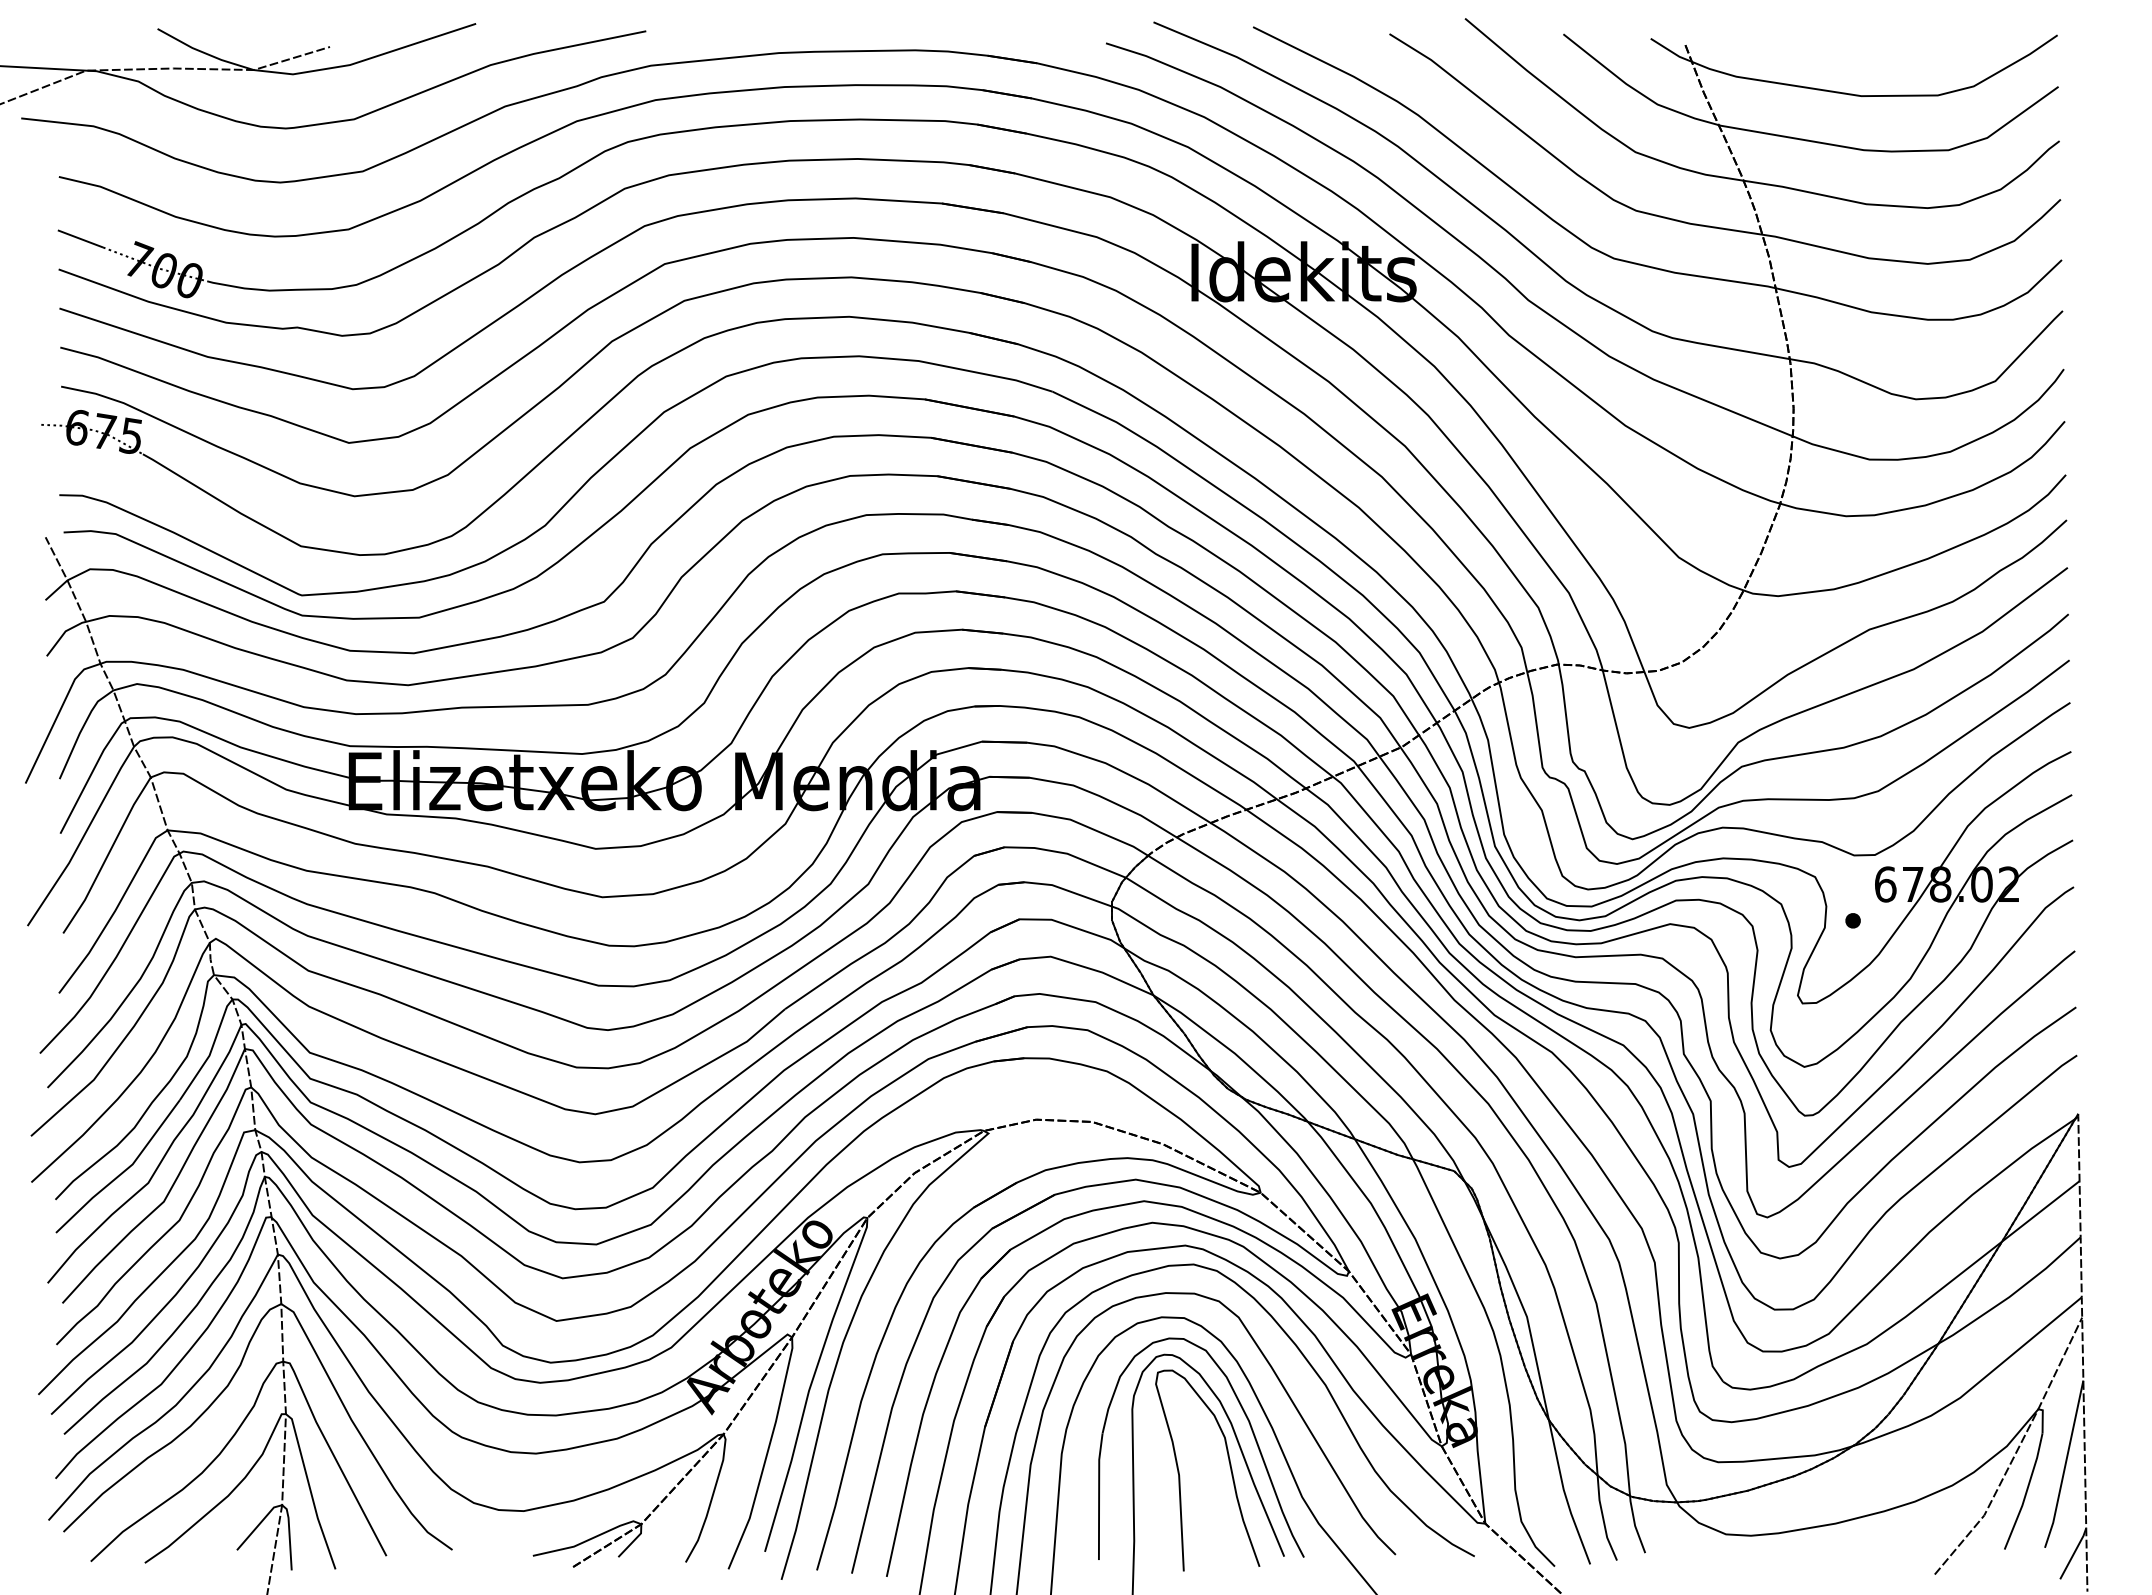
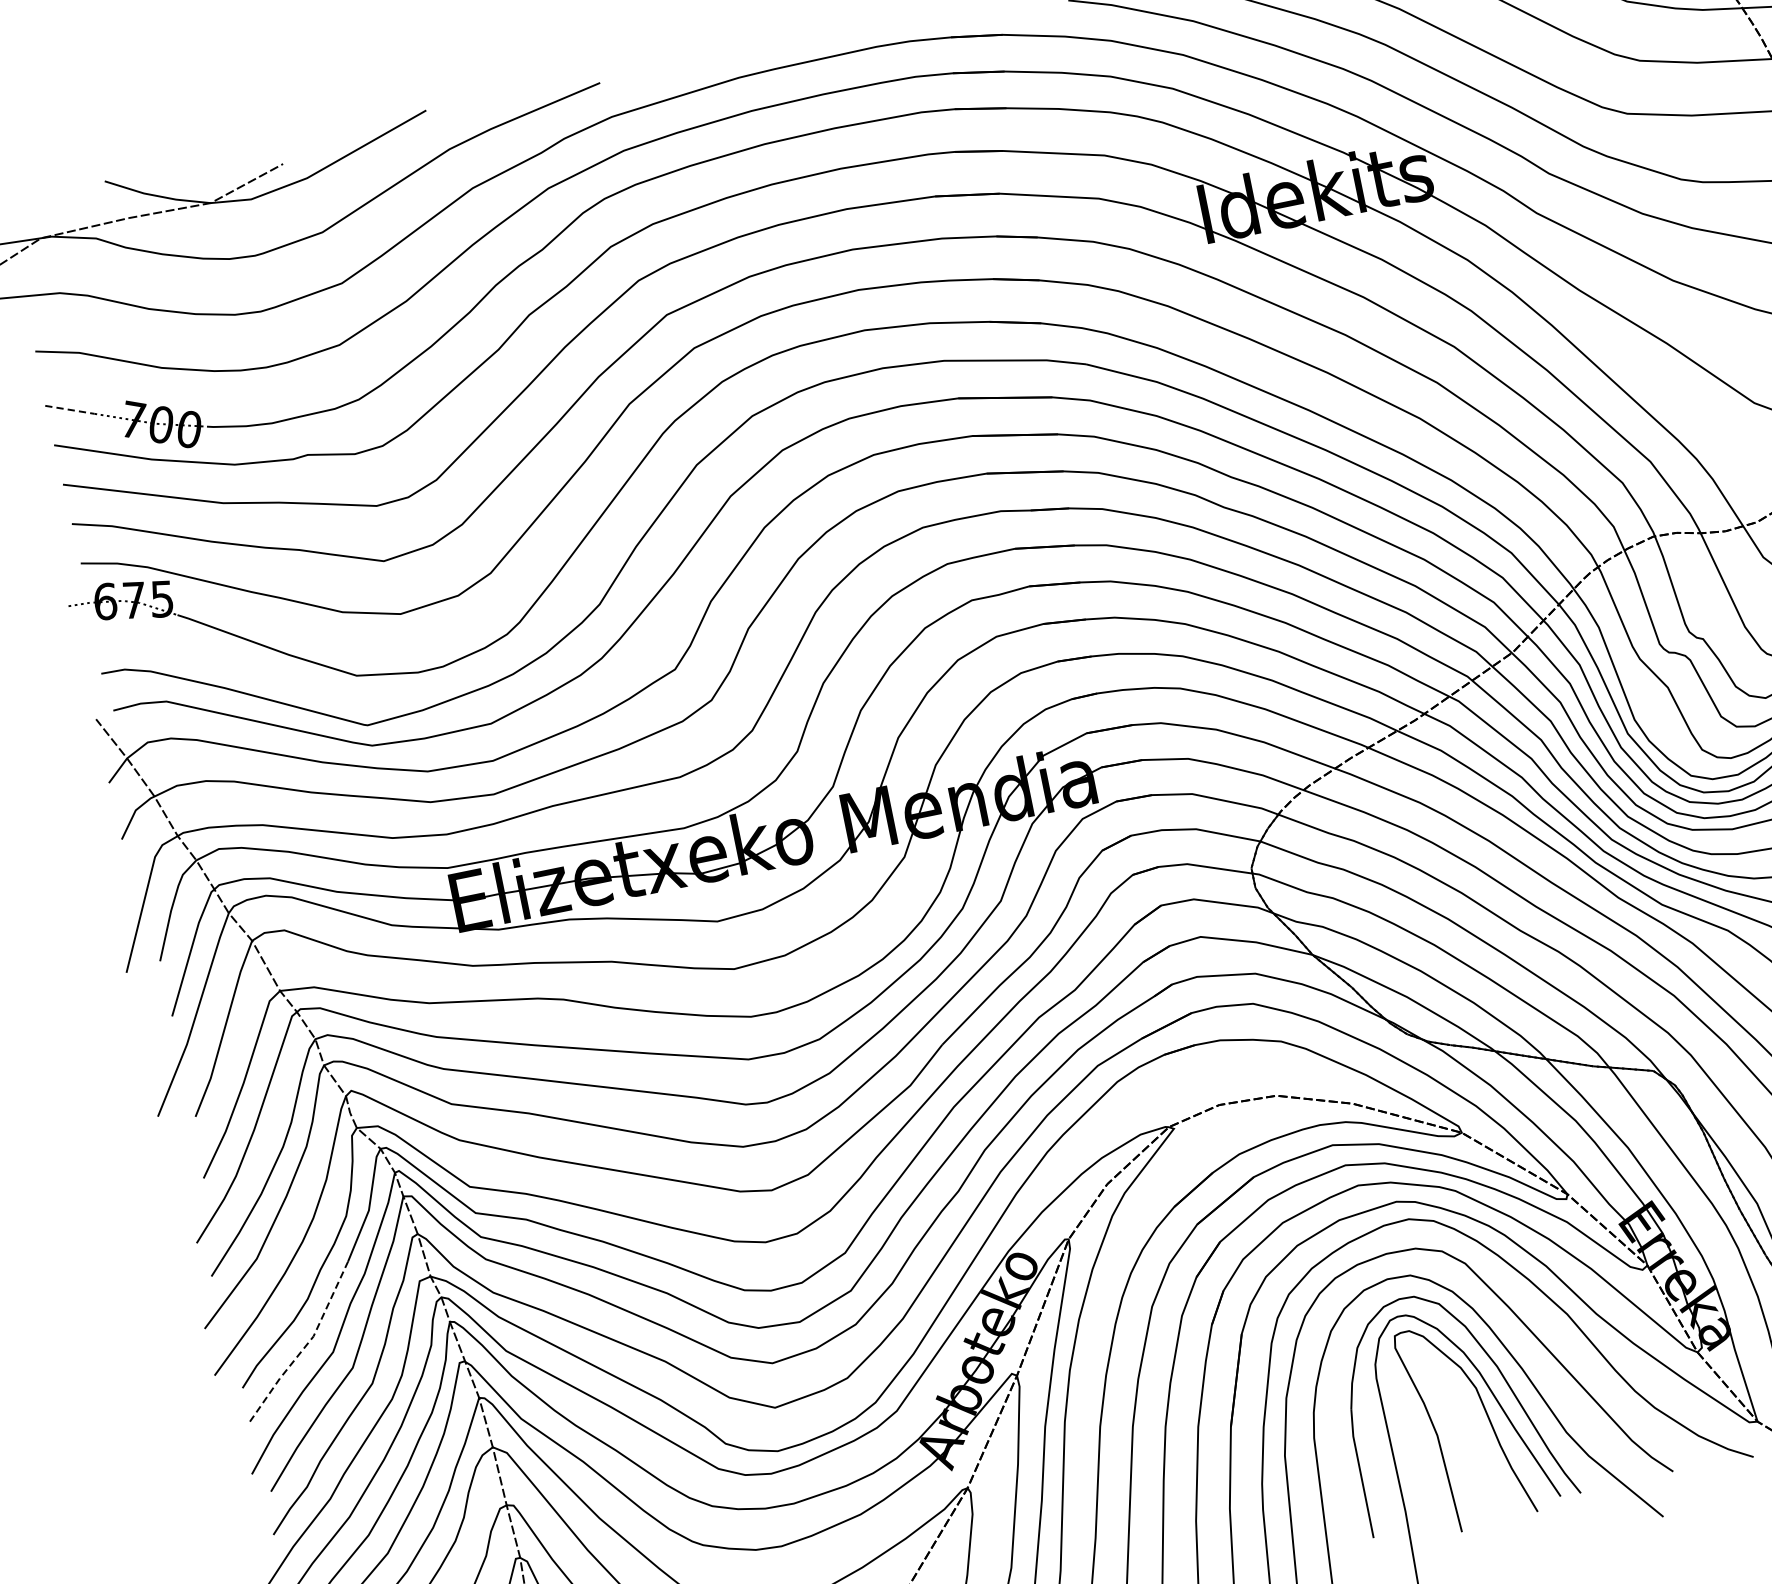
line: (80, 239) -> (70, 410), solid -> dashed
line: (123, 1172) -> (305, 1346), solid -> dashed

